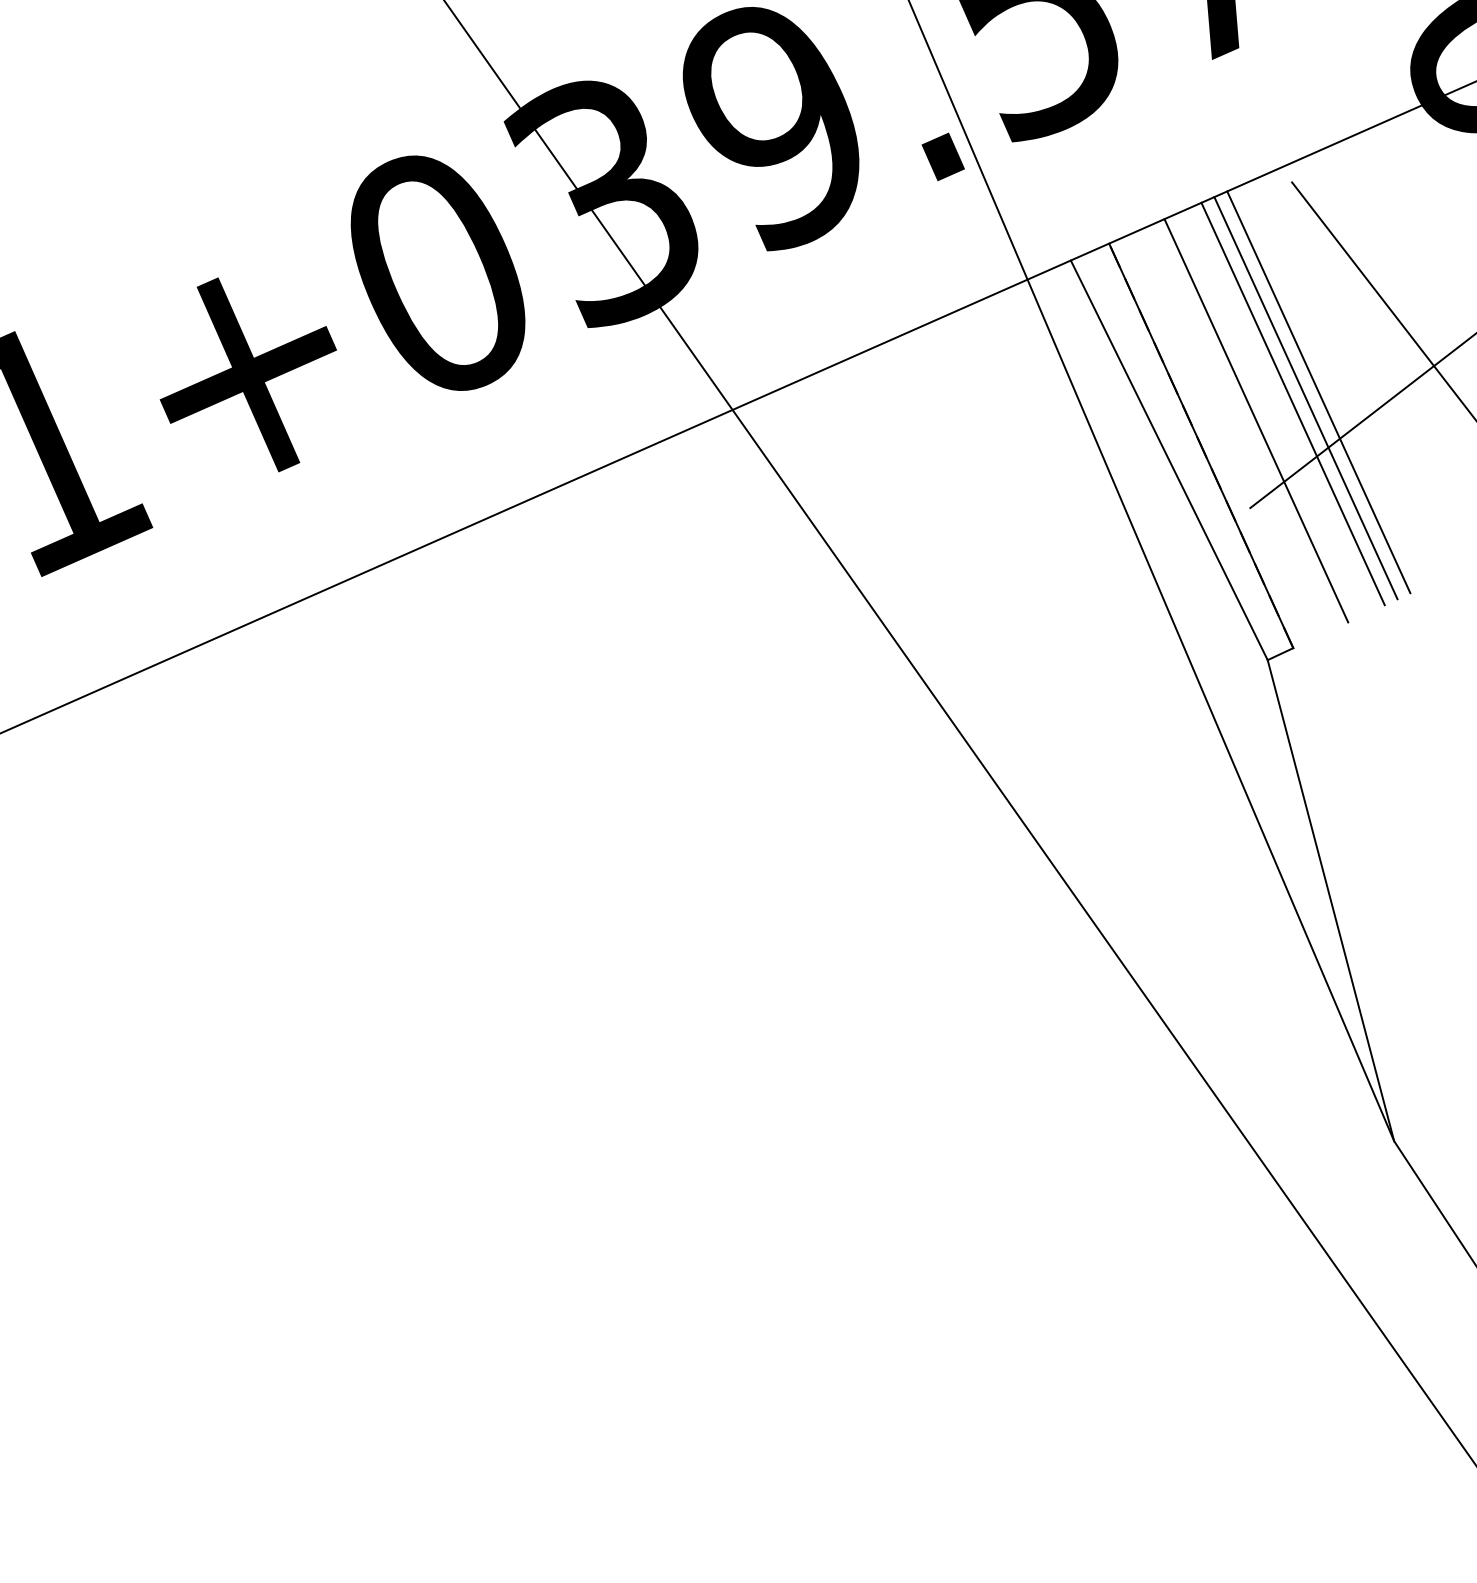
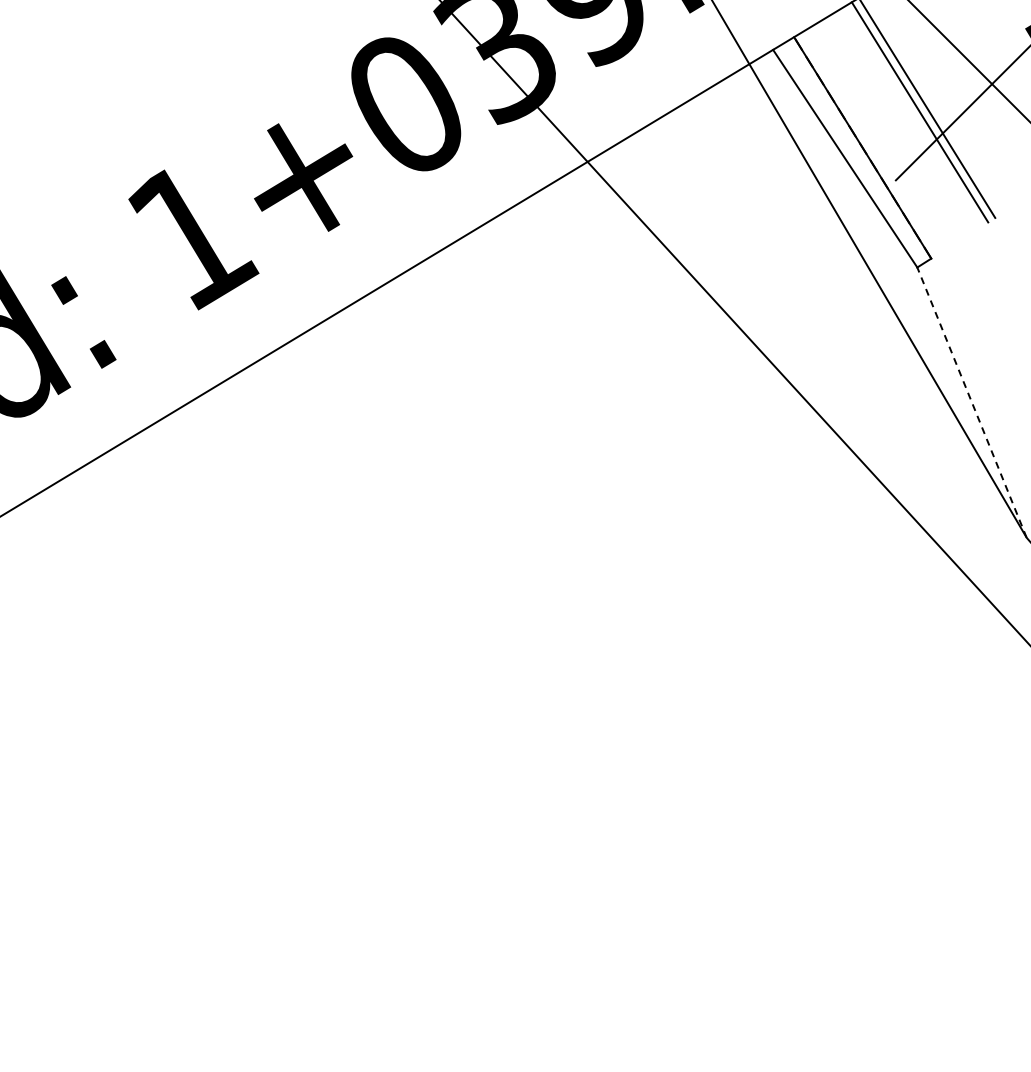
line: (1292, 403) -> (912, 116), removed
line: (1255, 419) -> (892, 128), removed
line: (1331, 900) -> (972, 402), solid -> dashed

